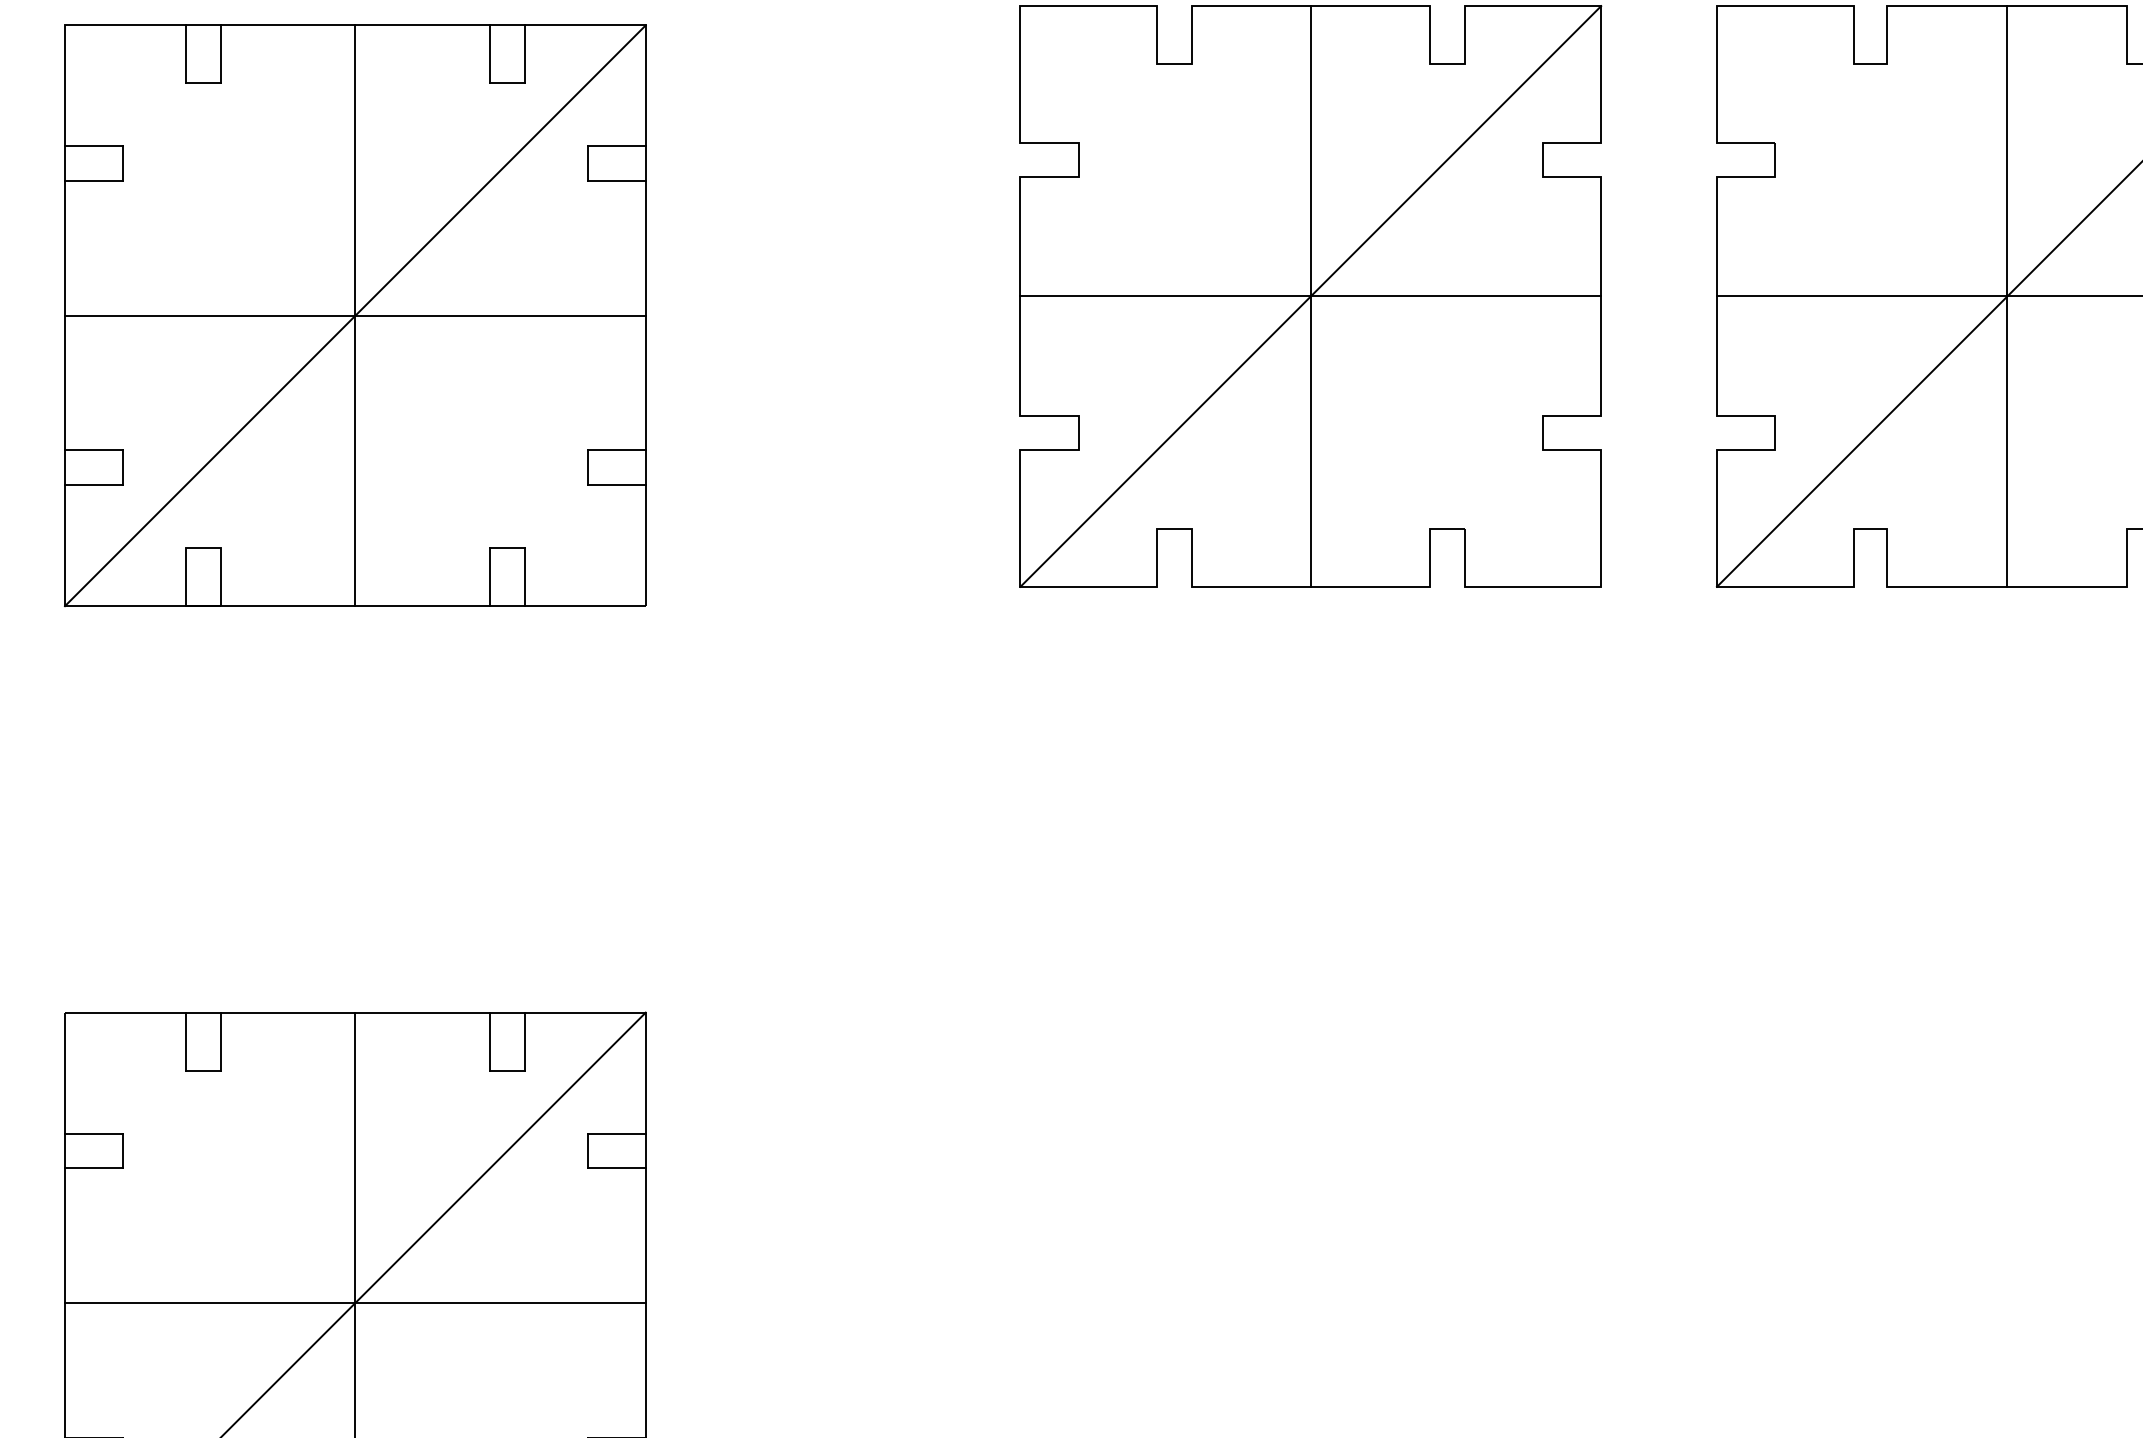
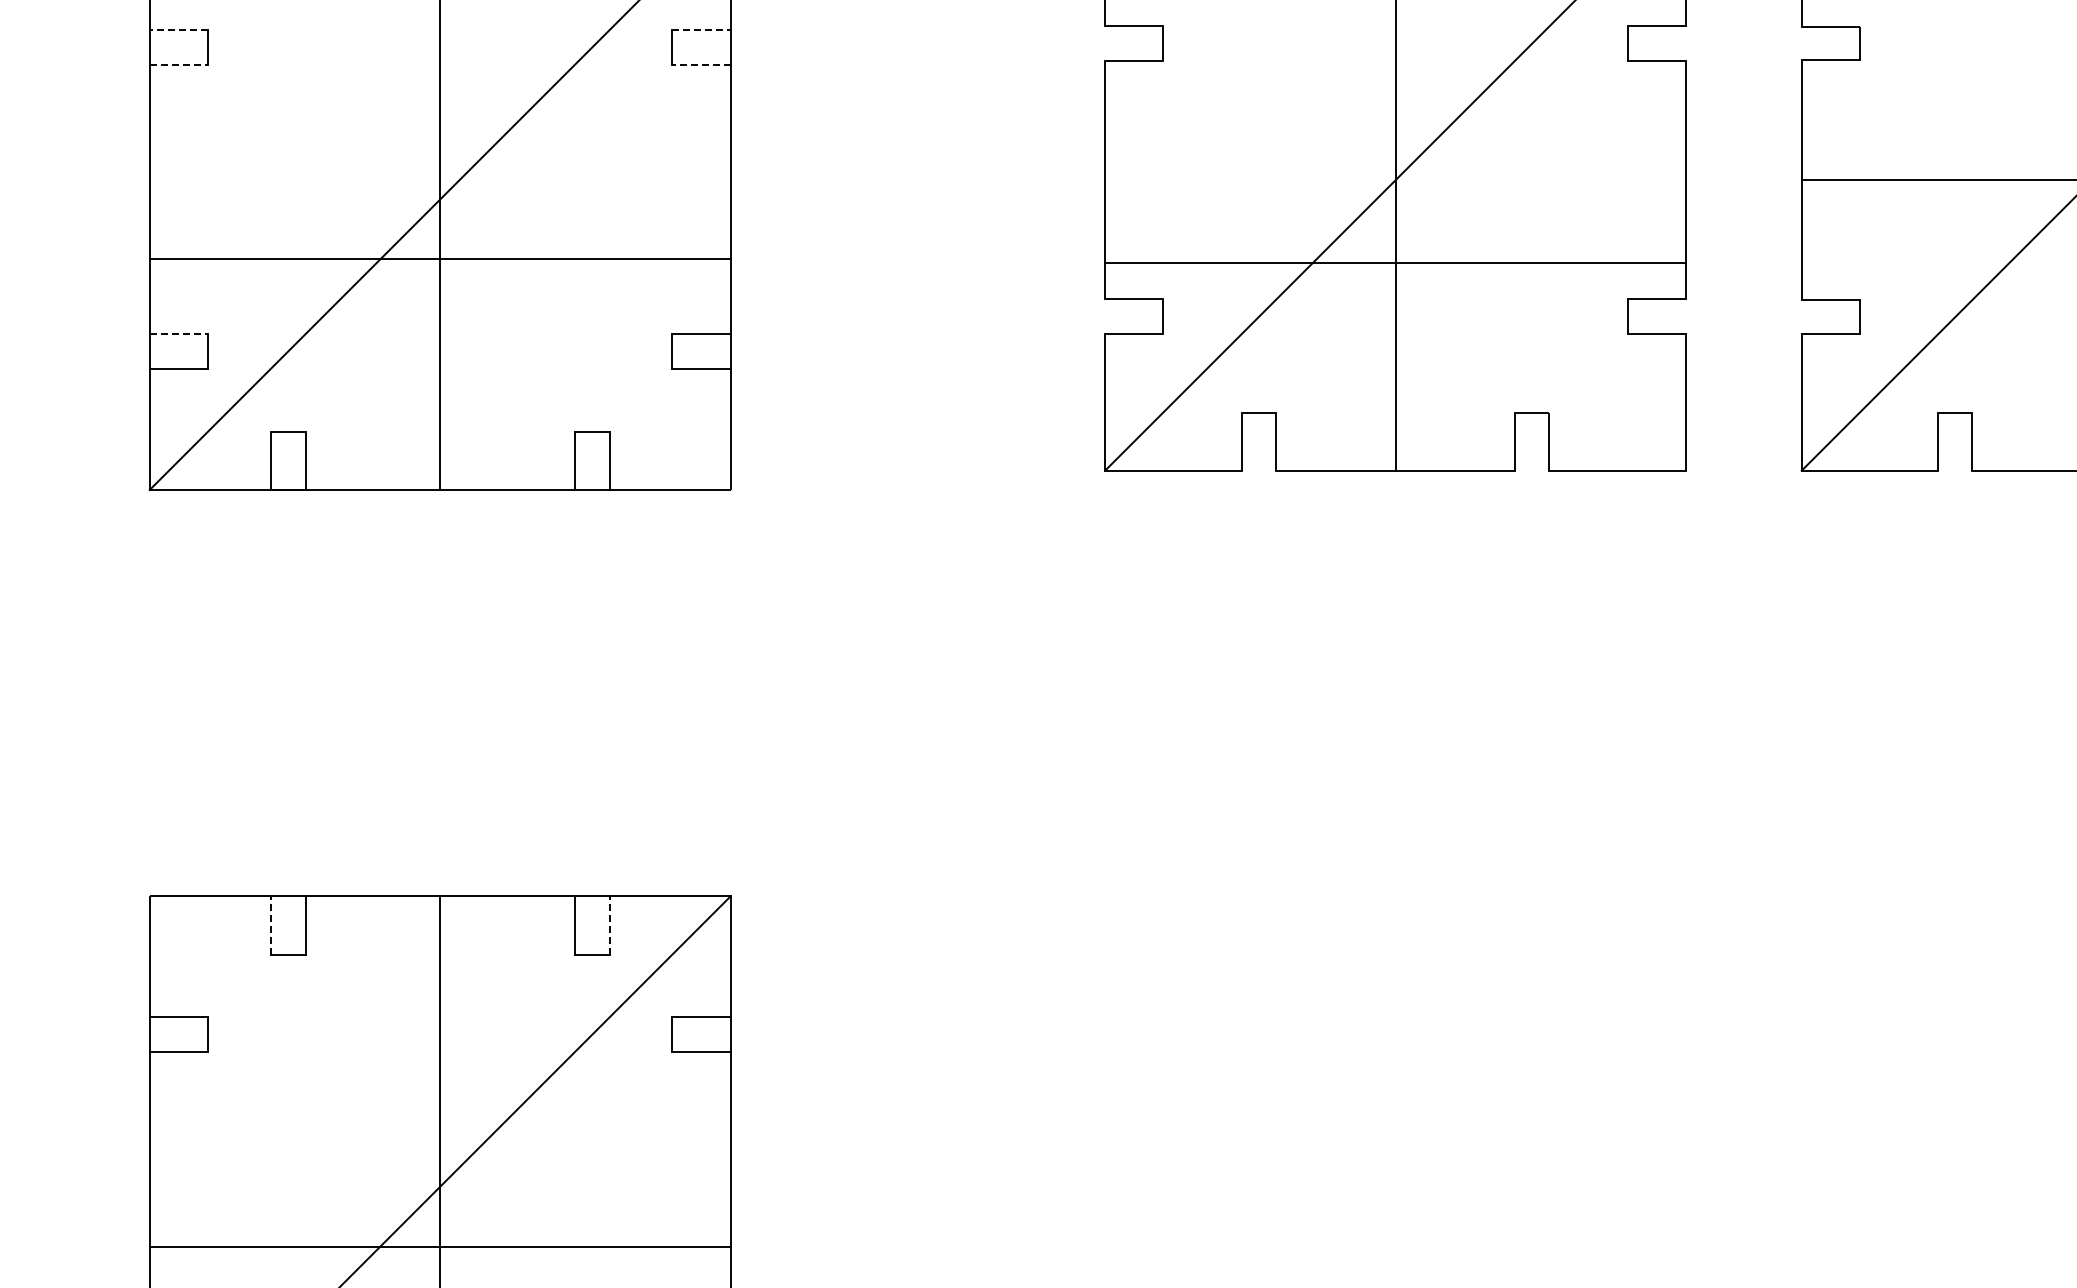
line: (93, 146) -> (178, 30), solid -> dashed
line: (617, 146) -> (702, 30), solid -> dashed
line: (94, 181) -> (179, 65), solid -> dashed
line: (616, 181) -> (701, 65), solid -> dashed
line: (1310, 296) -> (1395, 263), moved
line: (355, 315) -> (440, 258), moved
line: (94, 450) -> (179, 334), solid -> dashed
line: (185, 1041) -> (270, 925), solid -> dashed
line: (524, 1041) -> (609, 925), solid -> dashed
line: (355, 1303) -> (440, 1247), moved

